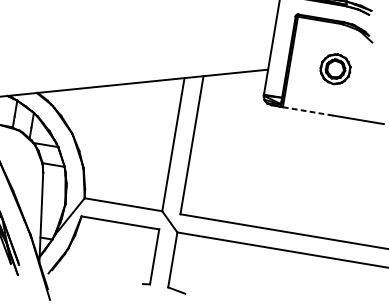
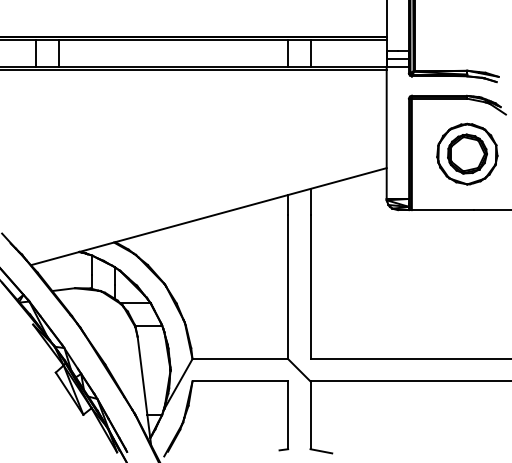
part: (335, 68) -> (467, 153), size x1.67
line: (308, 111) -> (443, 210), dashed -> solid

